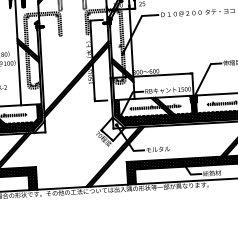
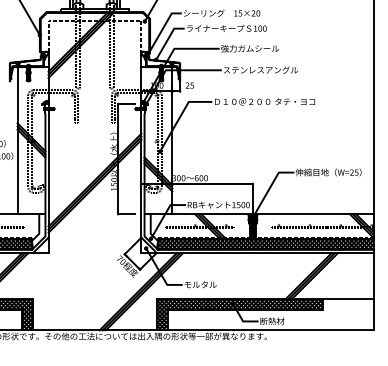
hatch: (119, 111) -> (151, 230), removed
hatch: (37, 116) -> (38, 230), removed

